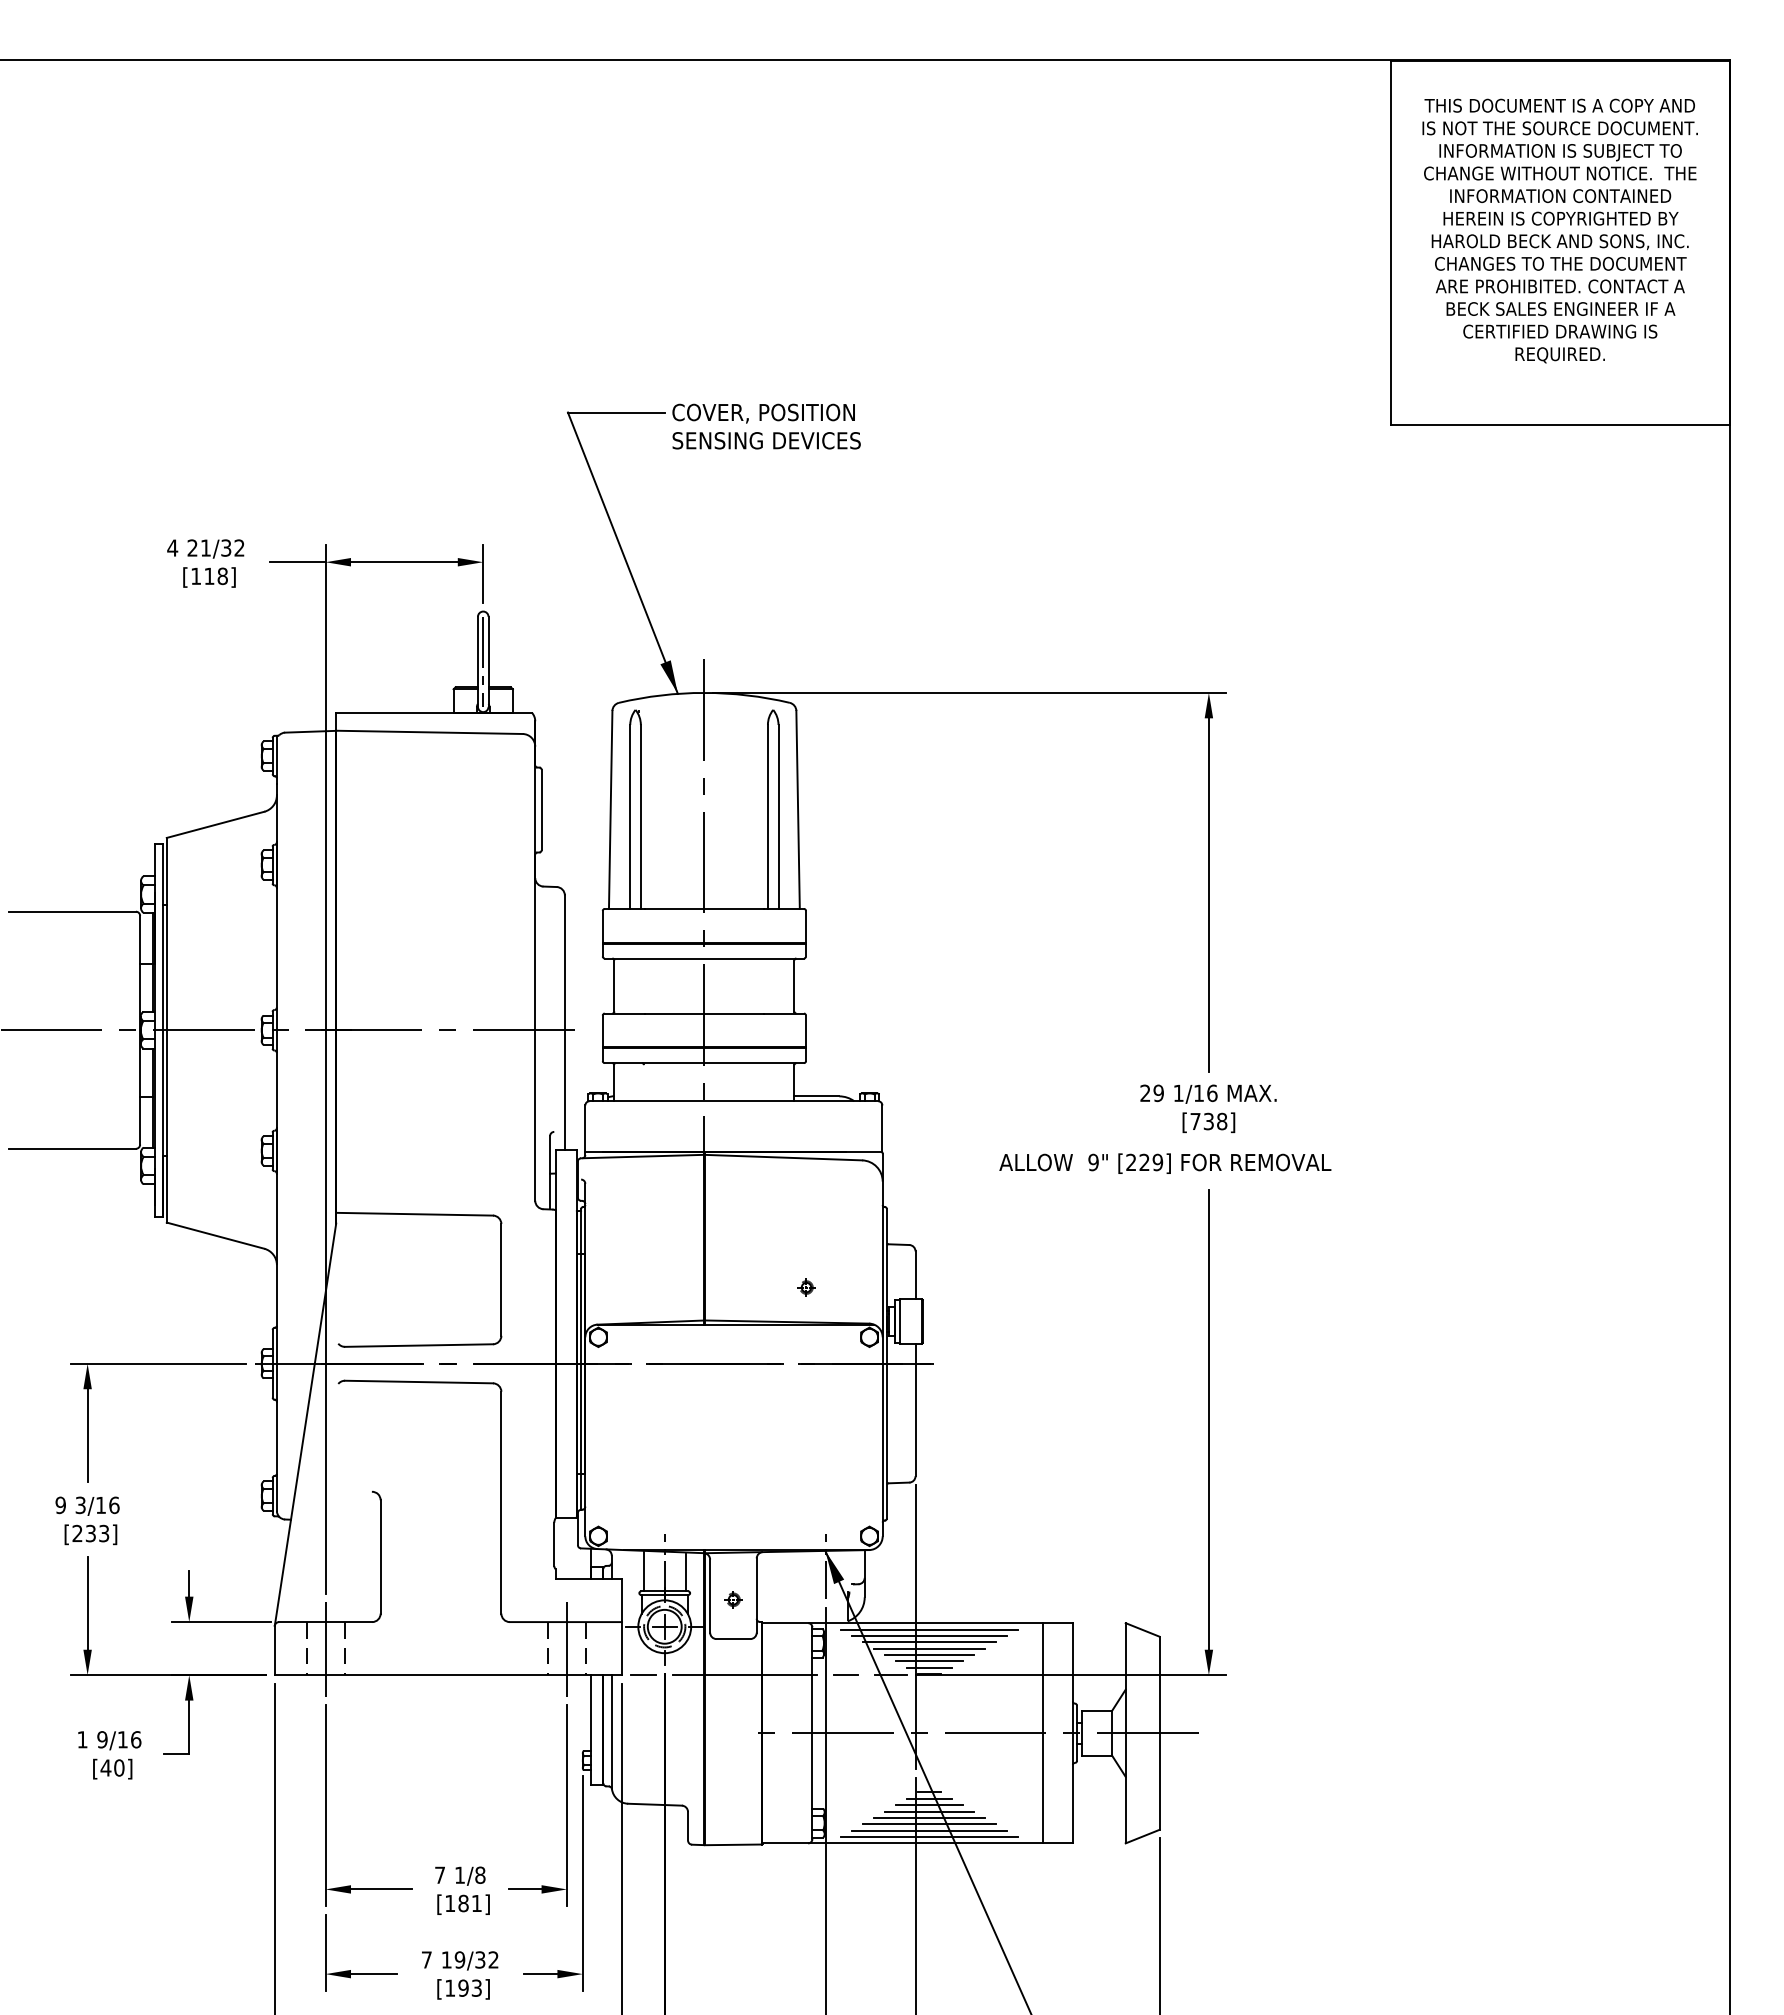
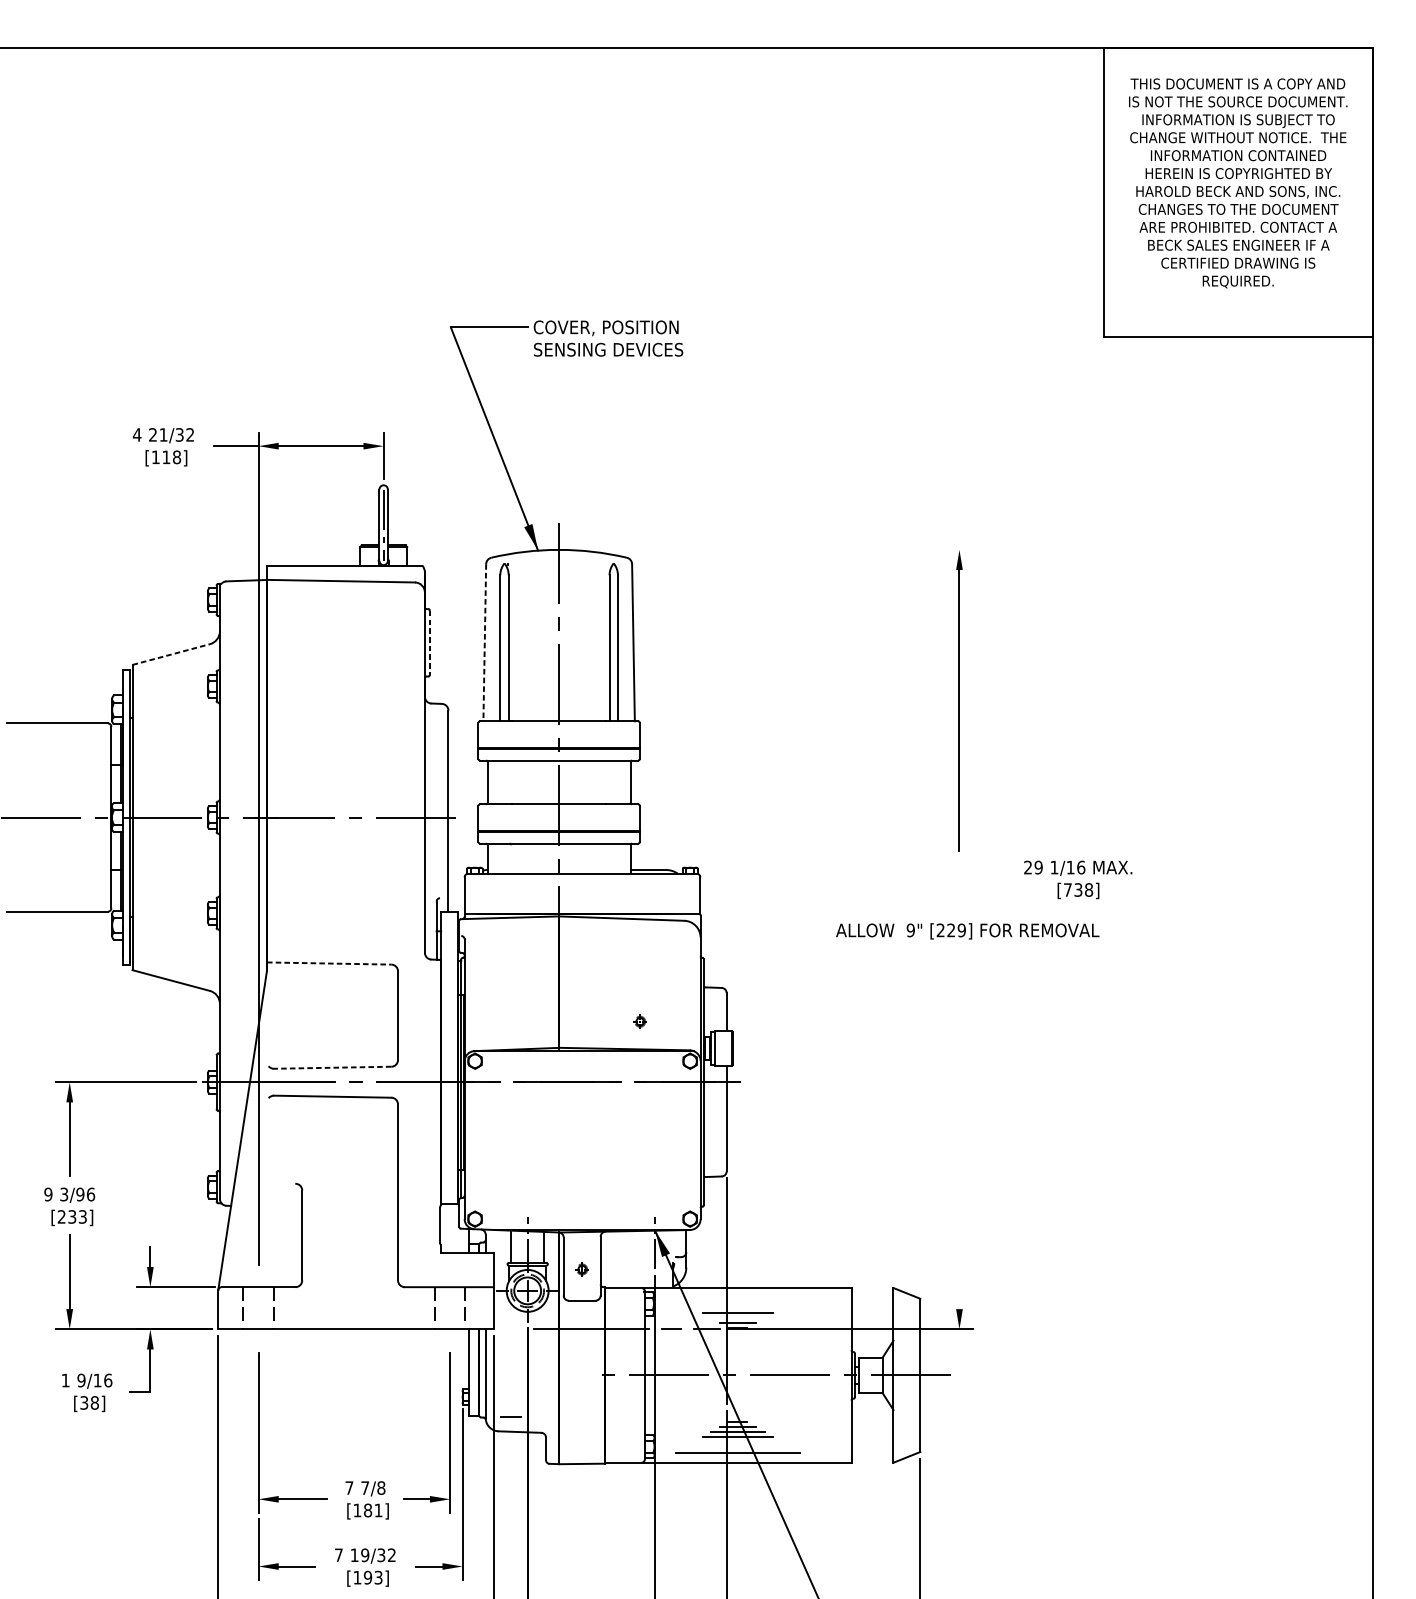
line: (968, 692) -> (768, 549), removed
line: (541, 810) -> (429, 643), solid -> dashed
line: (610, 810) -> (484, 643), solid -> dashed
line: (216, 824) -> (171, 654), solid -> dashed
text: (1208, 1108) -> (1078, 879), moved
text: (1165, 1163) -> (967, 931), moved
line: (415, 1214) -> (329, 963), solid -> dashed
line: (418, 1345) -> (332, 1067), solid -> dashed
line: (1208, 1419) -> (959, 1126), removed
text: (100, 1505) -> (79, 1194), 3/16 -> 3/96
line: (929, 1629) -> (737, 1293), removed
line: (929, 1635) -> (737, 1297), removed
line: (929, 1642) -> (737, 1303), removed
line: (929, 1648) -> (737, 1308), removed
line: (325, 1649) -> (258, 1308), removed
line: (567, 1649) -> (450, 1308), removed
line: (929, 1661) -> (737, 1318), removed
line: (643, 1674) -> (510, 1416), moved
line: (1043, 1733) -> (828, 1375), removed
text: (112, 1767) -> (89, 1402), [40] -> [38]
line: (929, 1817) -> (737, 1442), removed
line: (929, 1824) -> (737, 1447), removed
line: (929, 1837) -> (737, 1458), removed
text: (459, 1874) -> (364, 1487), 1/8 -> 7/8

